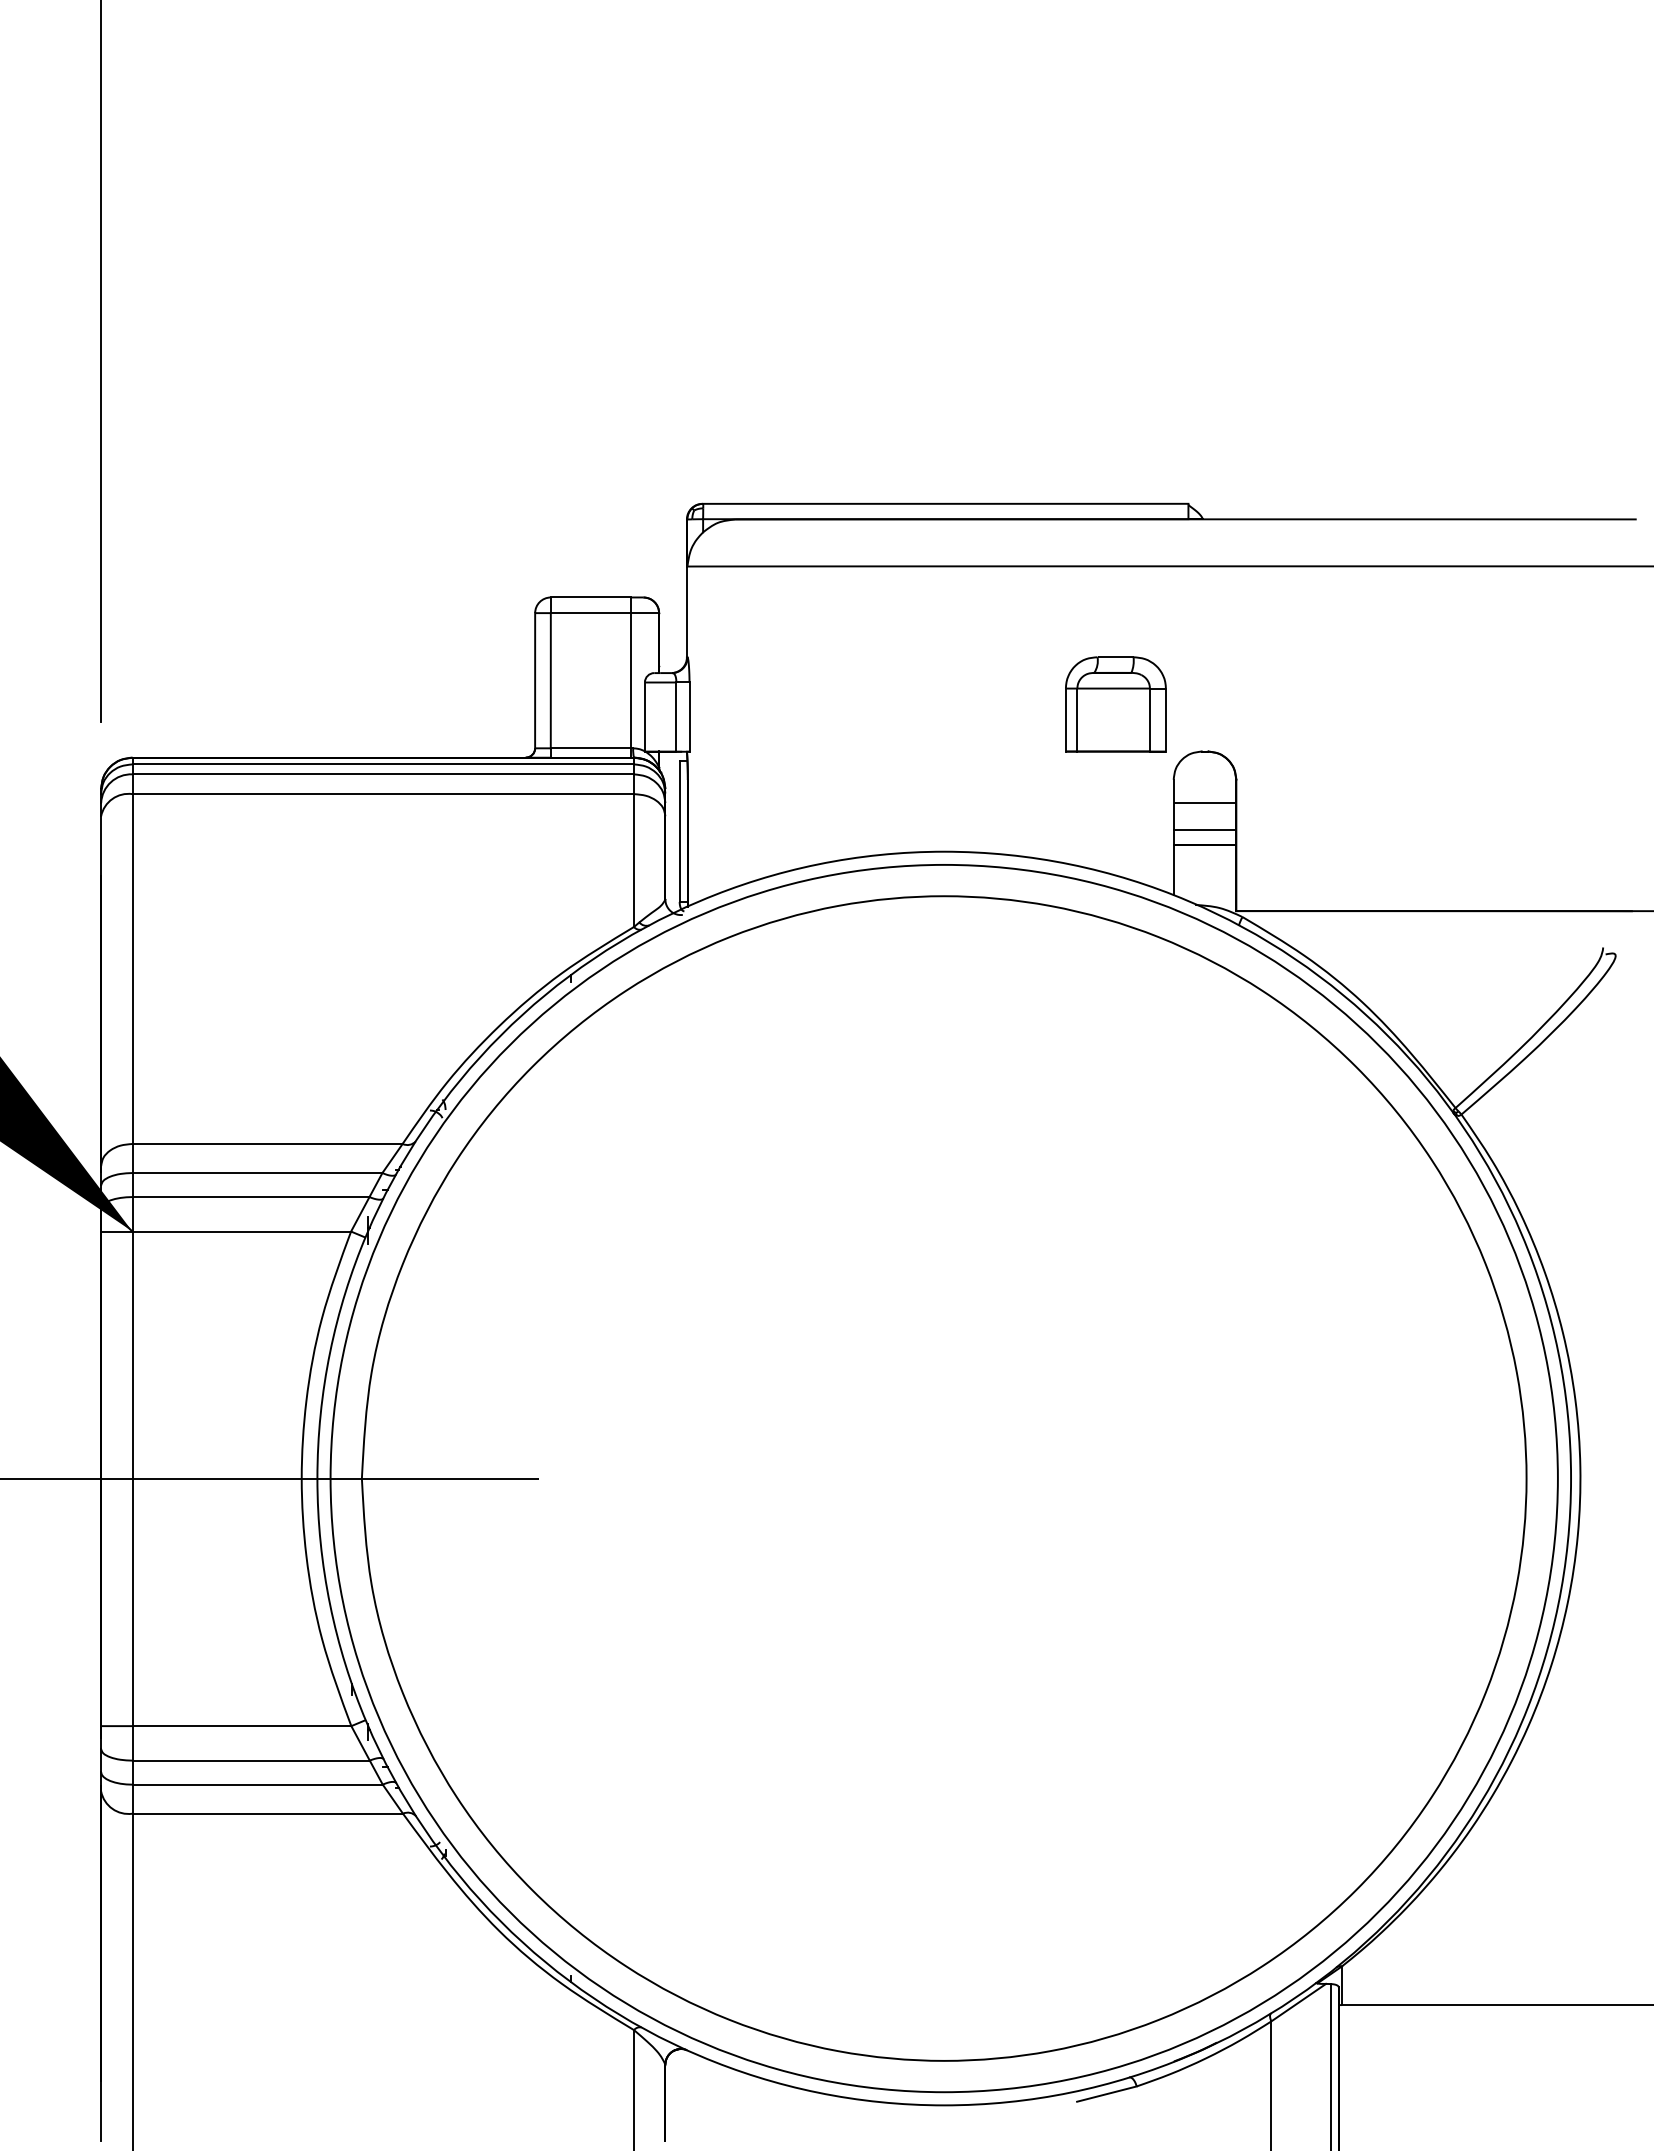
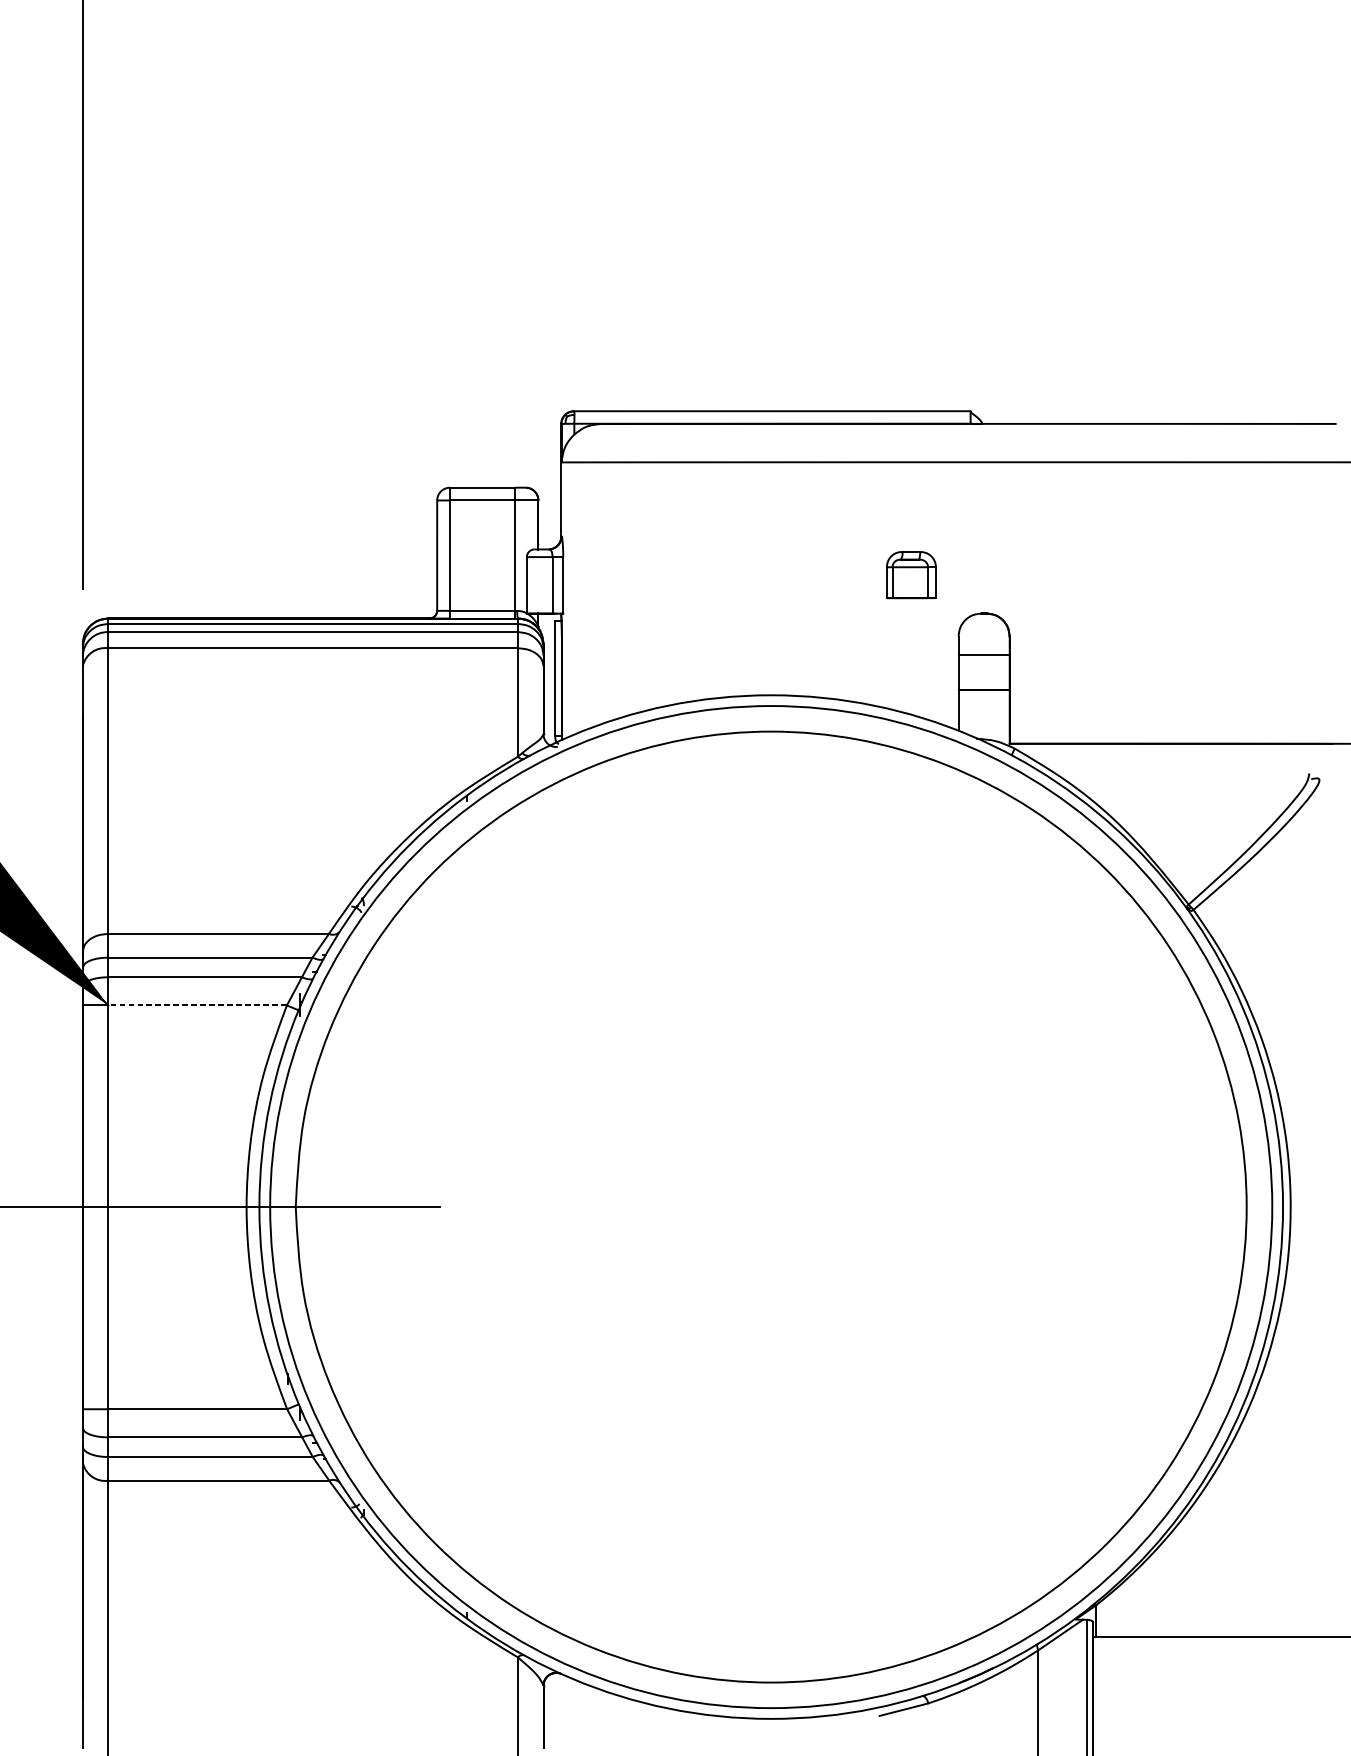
part: (1115, 704) -> (911, 575), size x0.6
line: (1204, 829) -> (983, 677), removed
line: (241, 1231) -> (197, 1005), solid -> dashed

